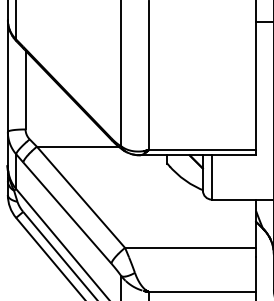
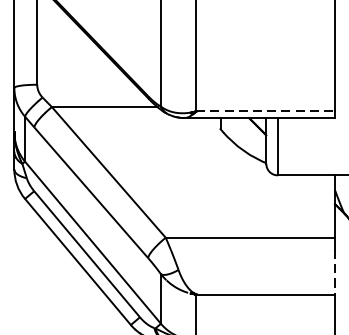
line: (202, 150) -> (265, 111), solid -> dashed
line: (256, 275) -> (335, 273), solid -> dashed

